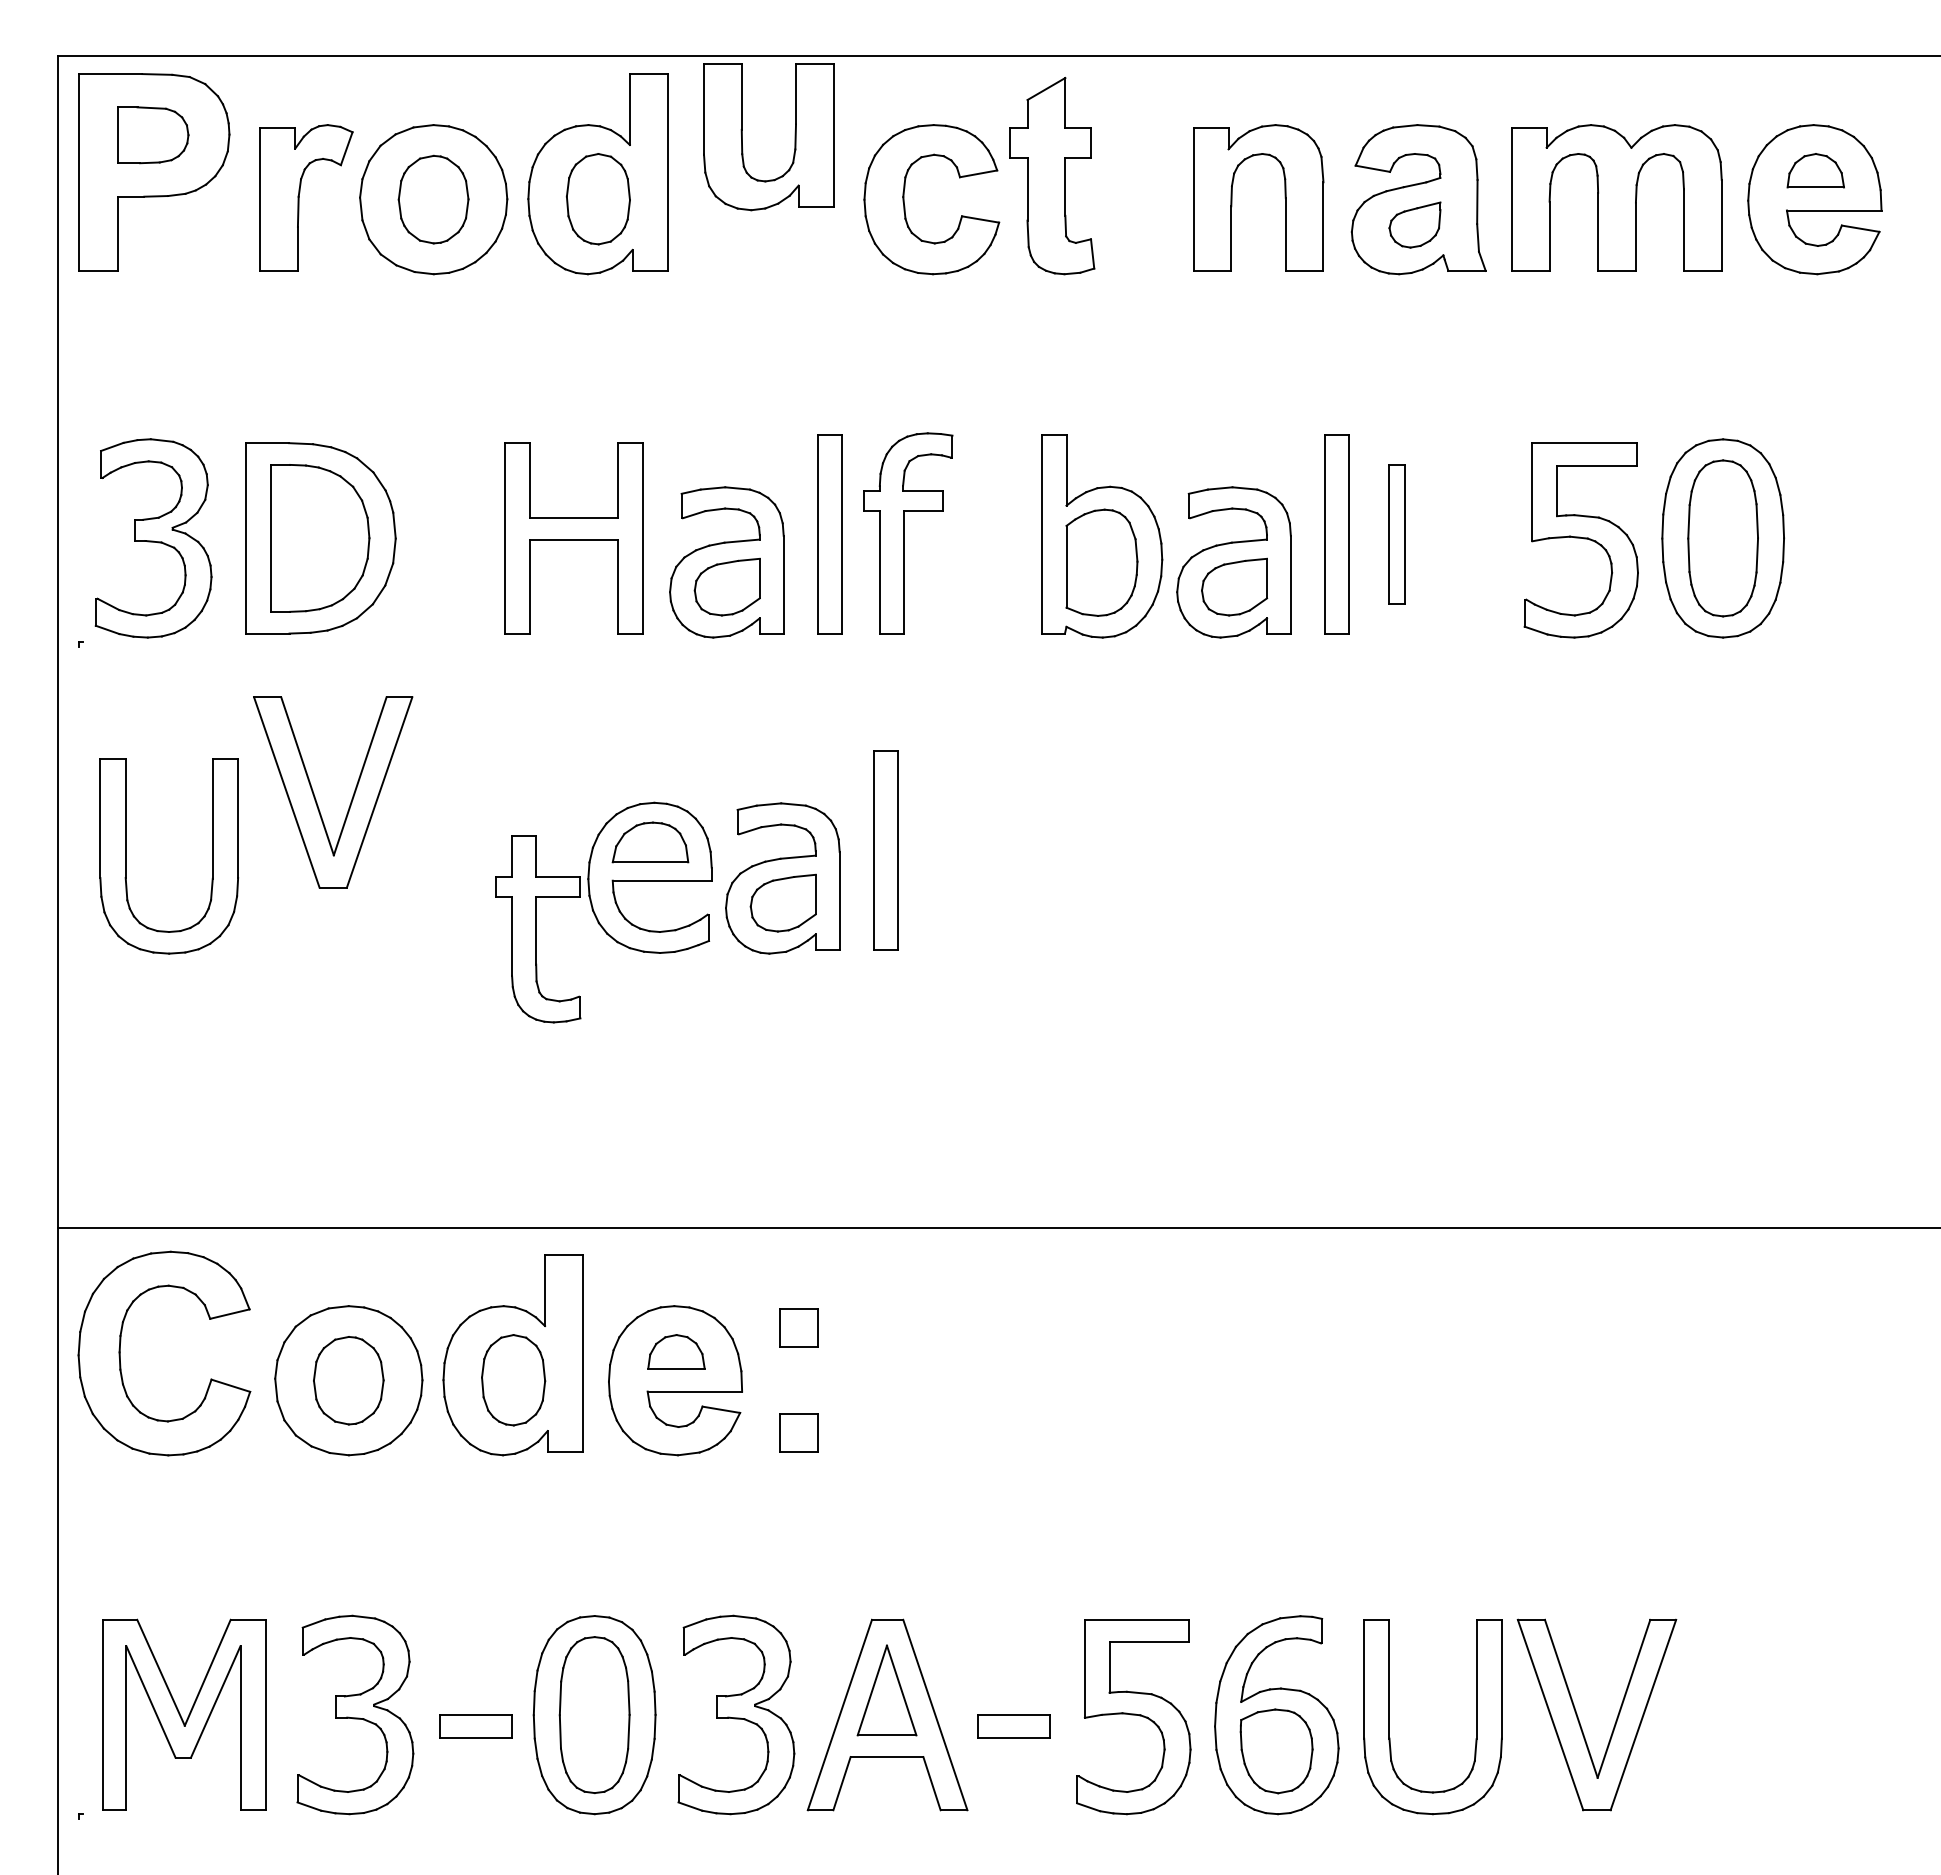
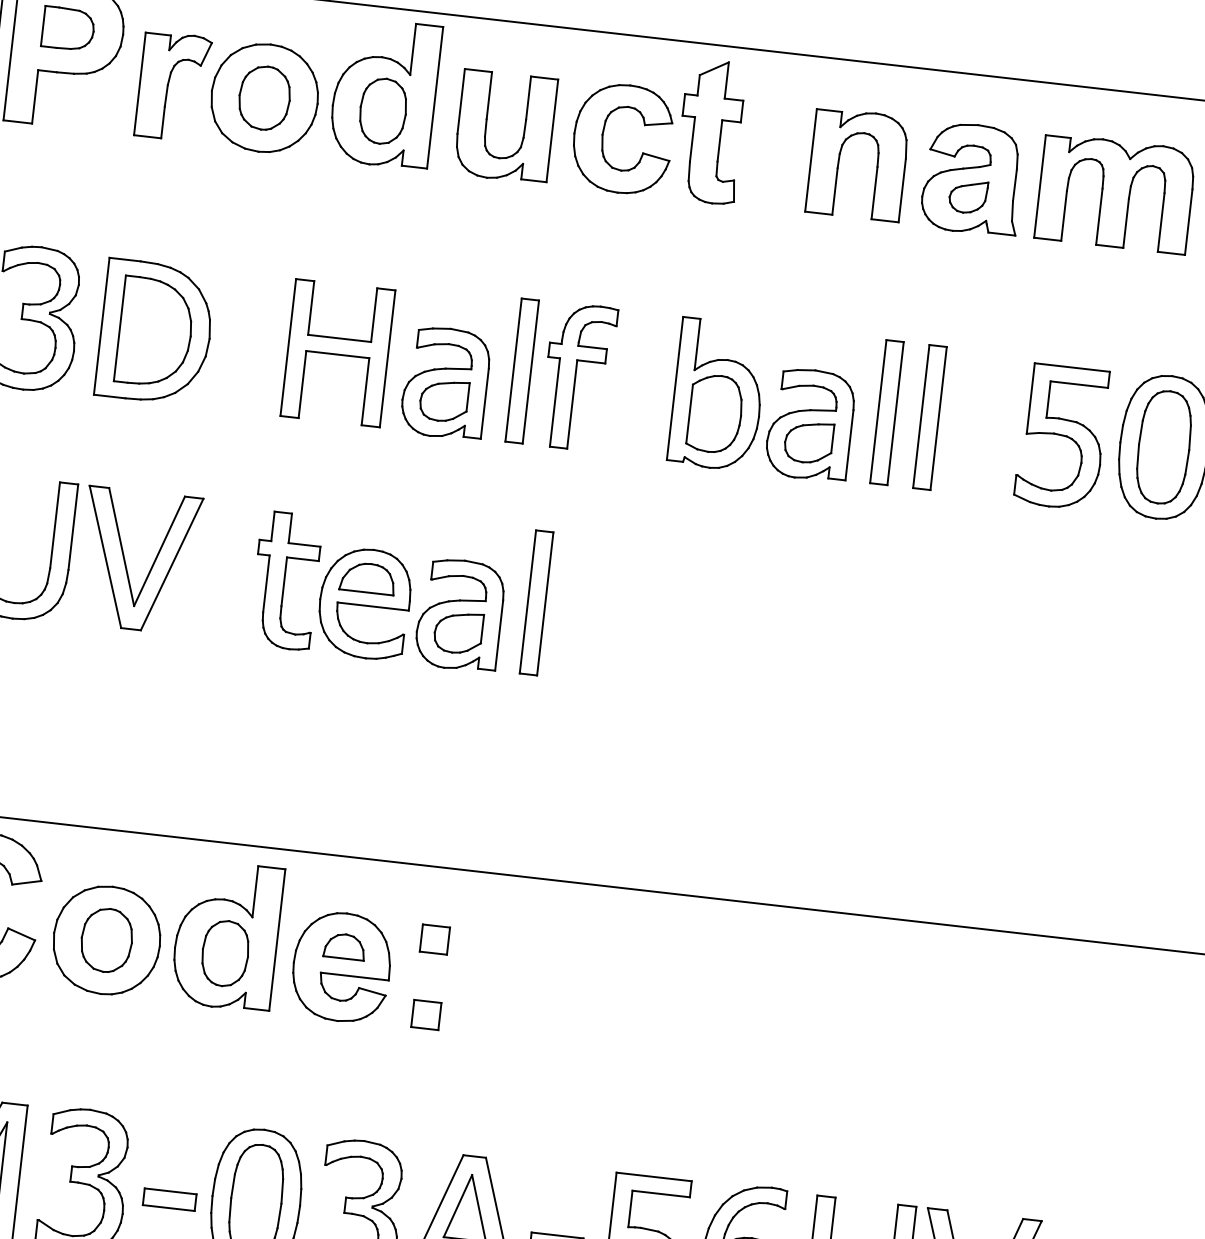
part: (742, 137) -> (486, 124), moved
part: (1396, 534) -> (929, 417), size x1.43
part: (316, 799) -> (126, 564), moved
part: (538, 929) -> (285, 581), moved

